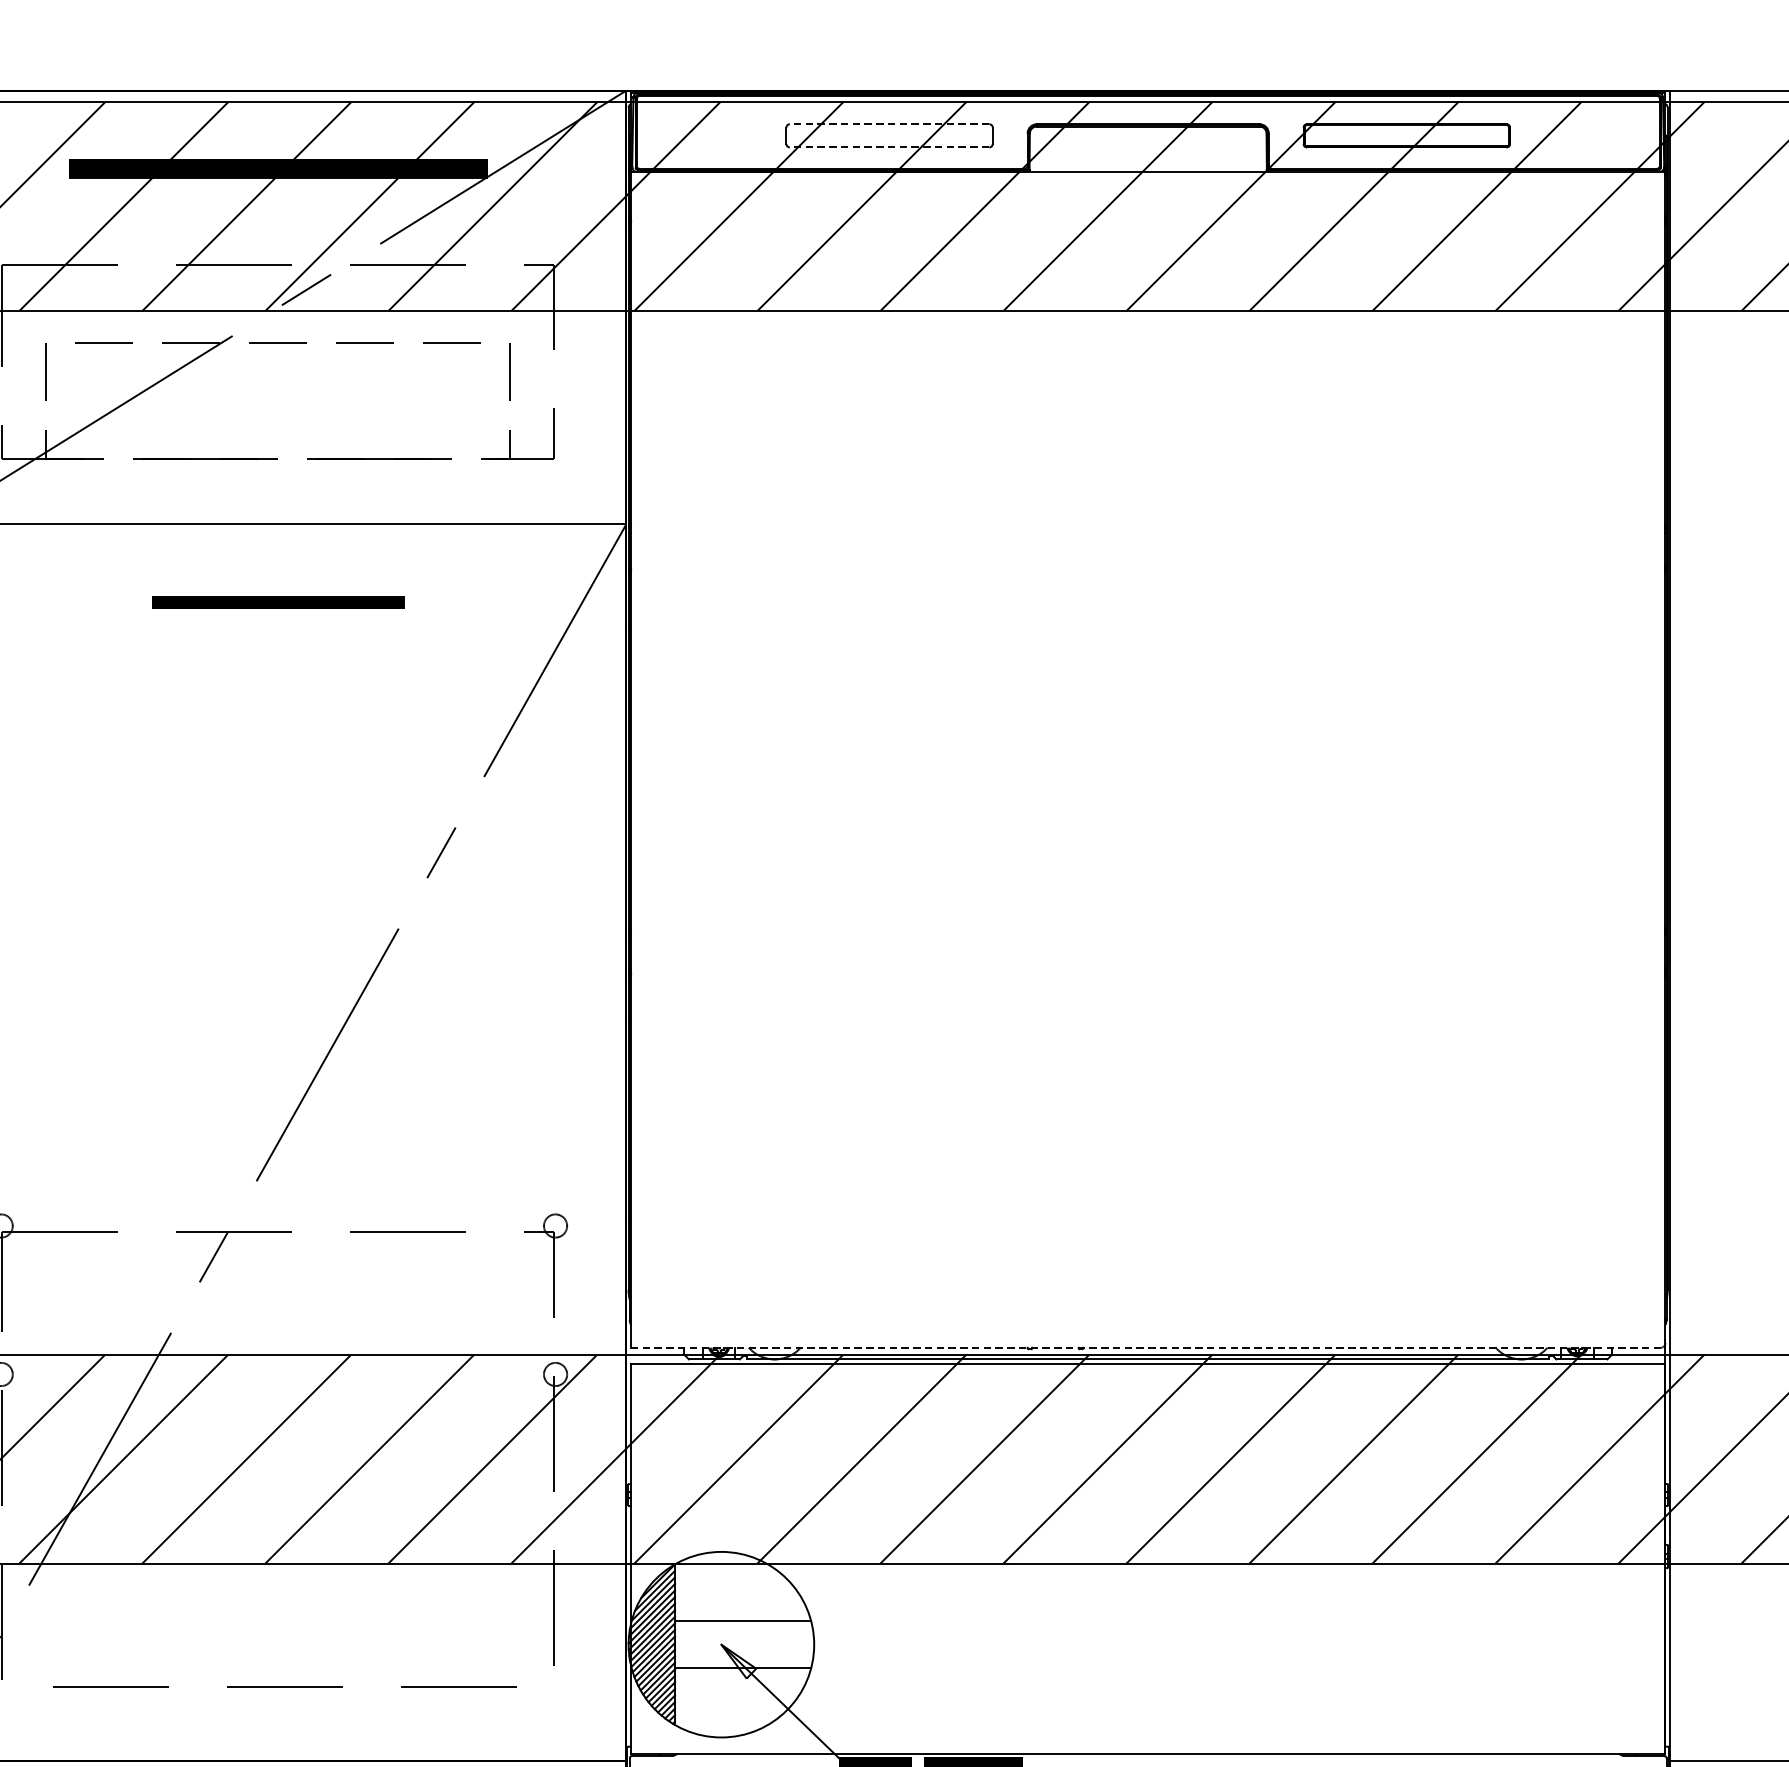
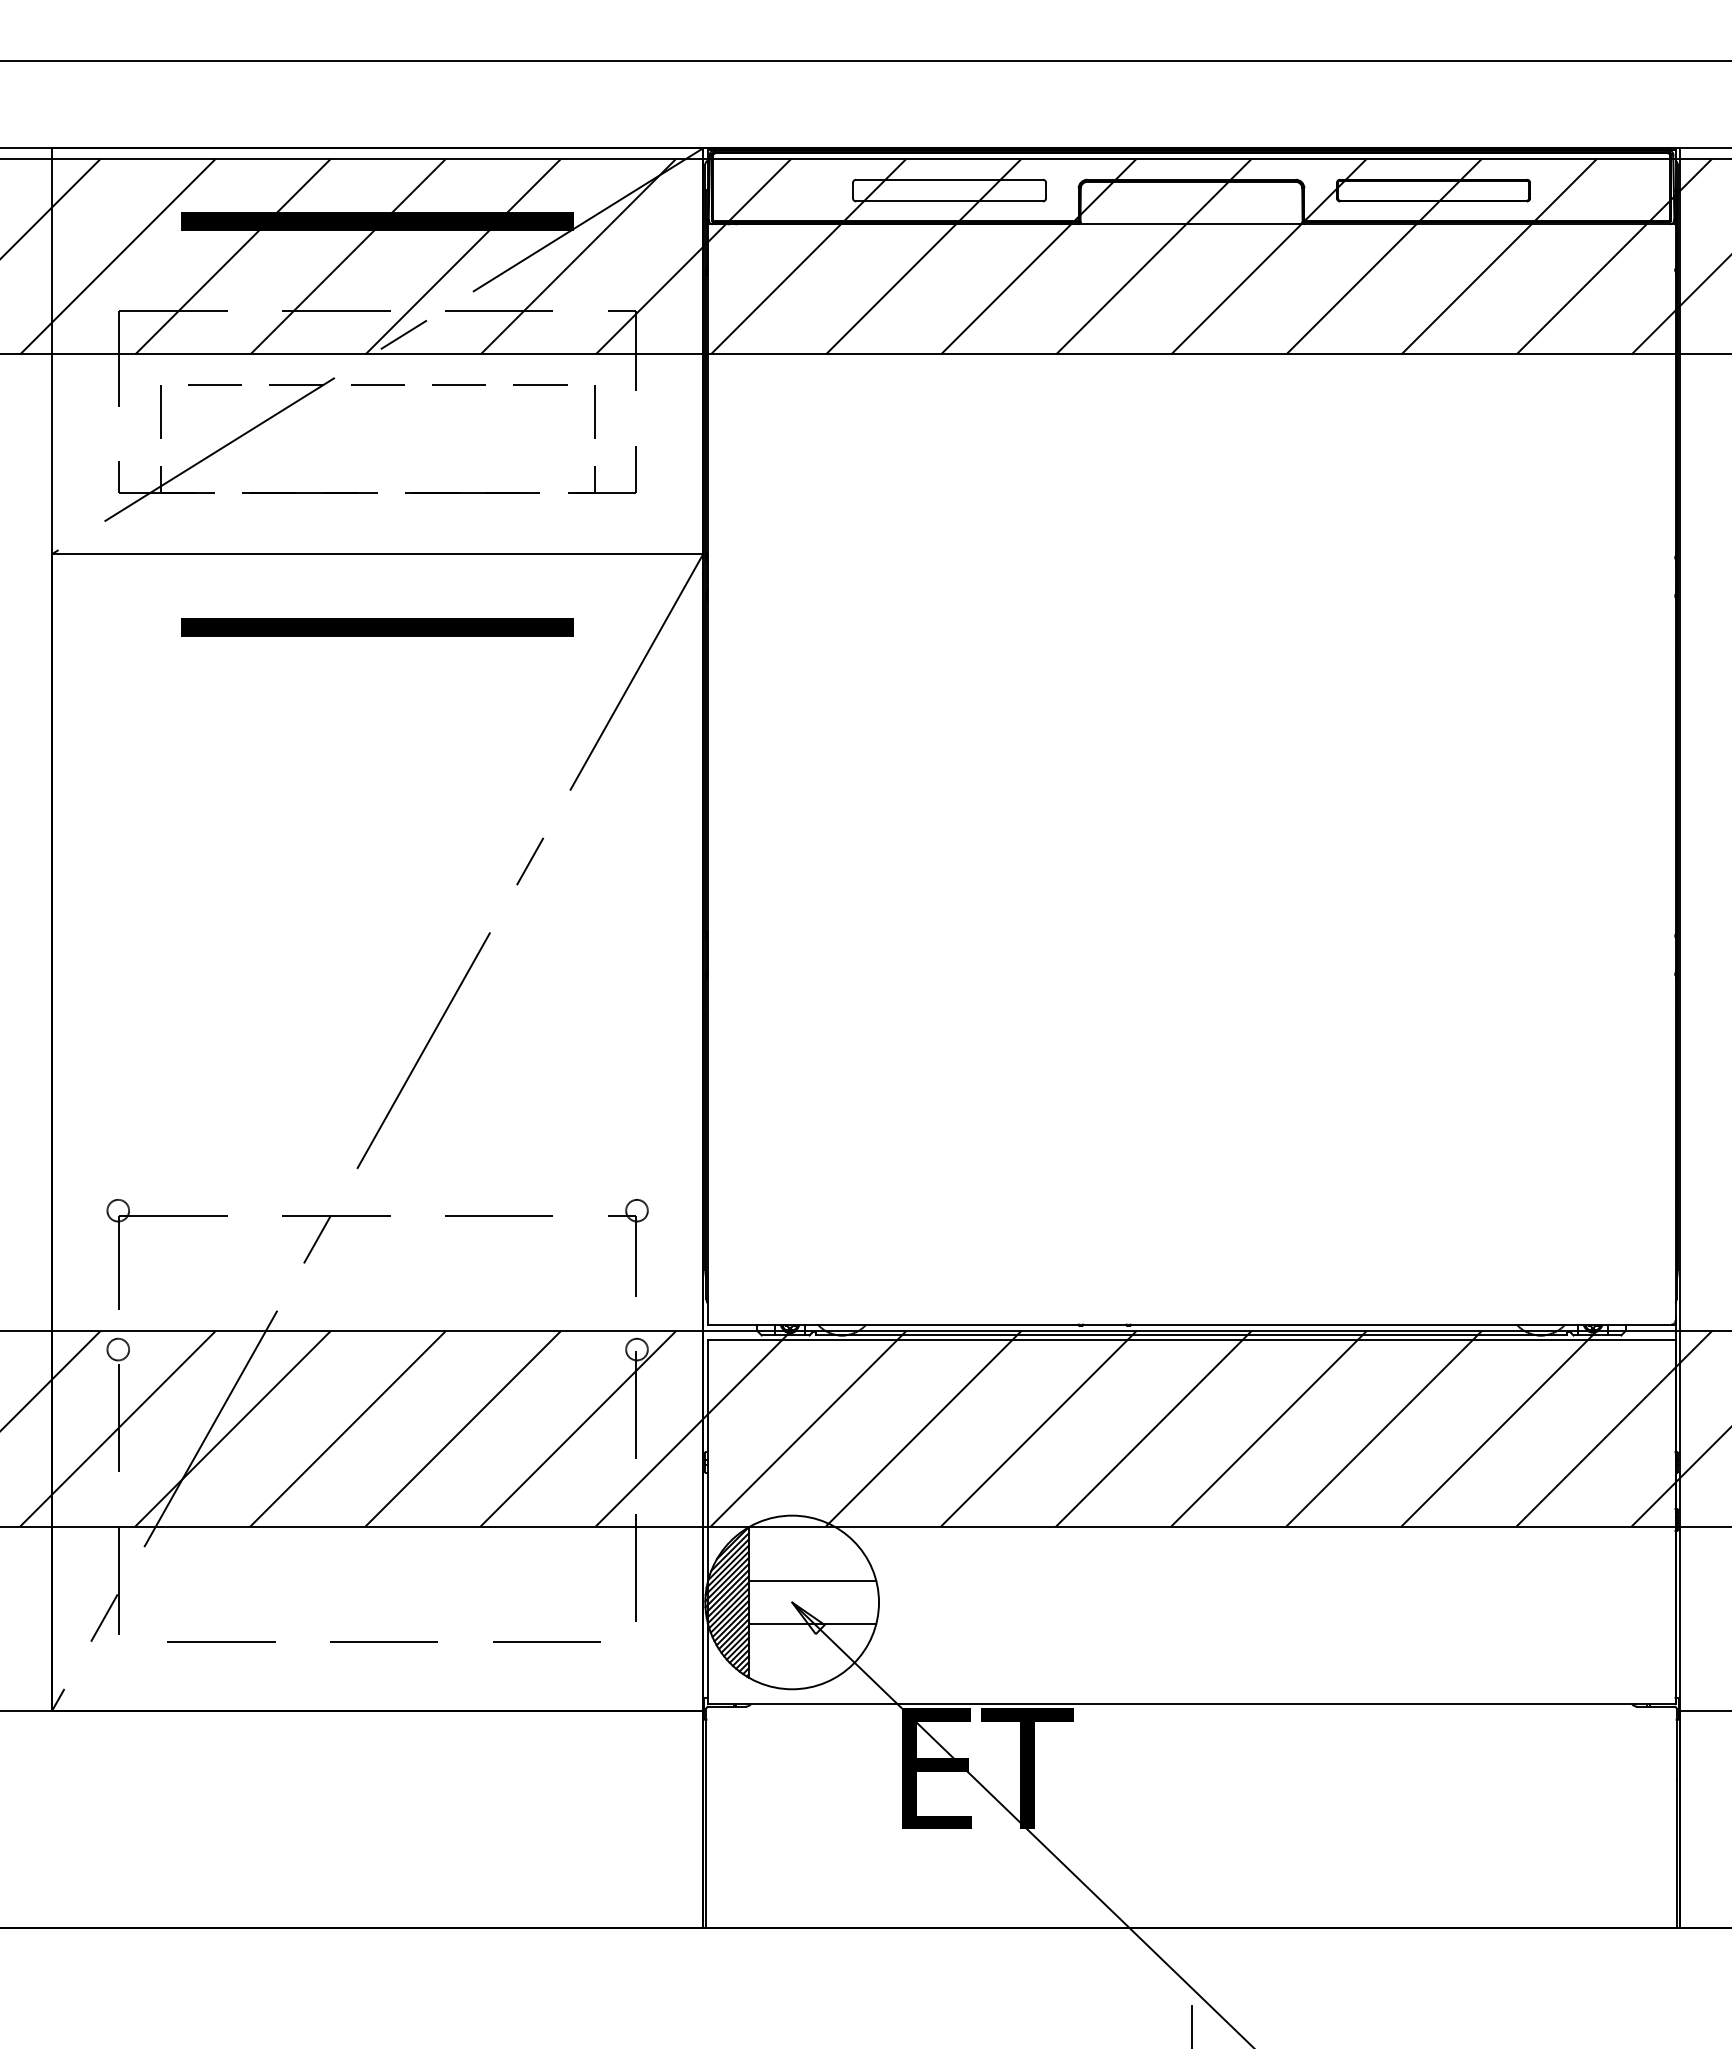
line: (889, 123) -> (949, 179), dashed -> solid
line: (889, 147) -> (949, 201), dashed -> solid
part: (278, 602) -> (377, 627), size x1.67
line: (1149, 1347) -> (1192, 1324), dashed -> solid

